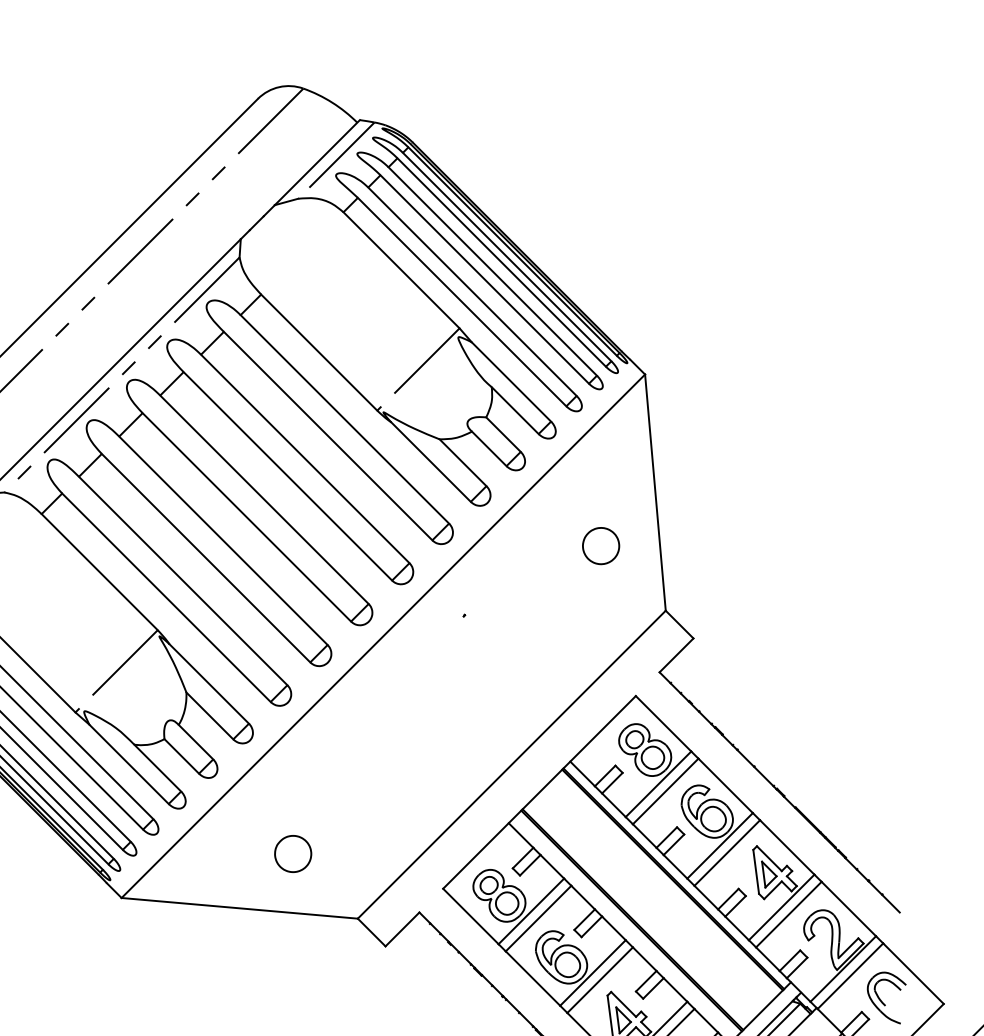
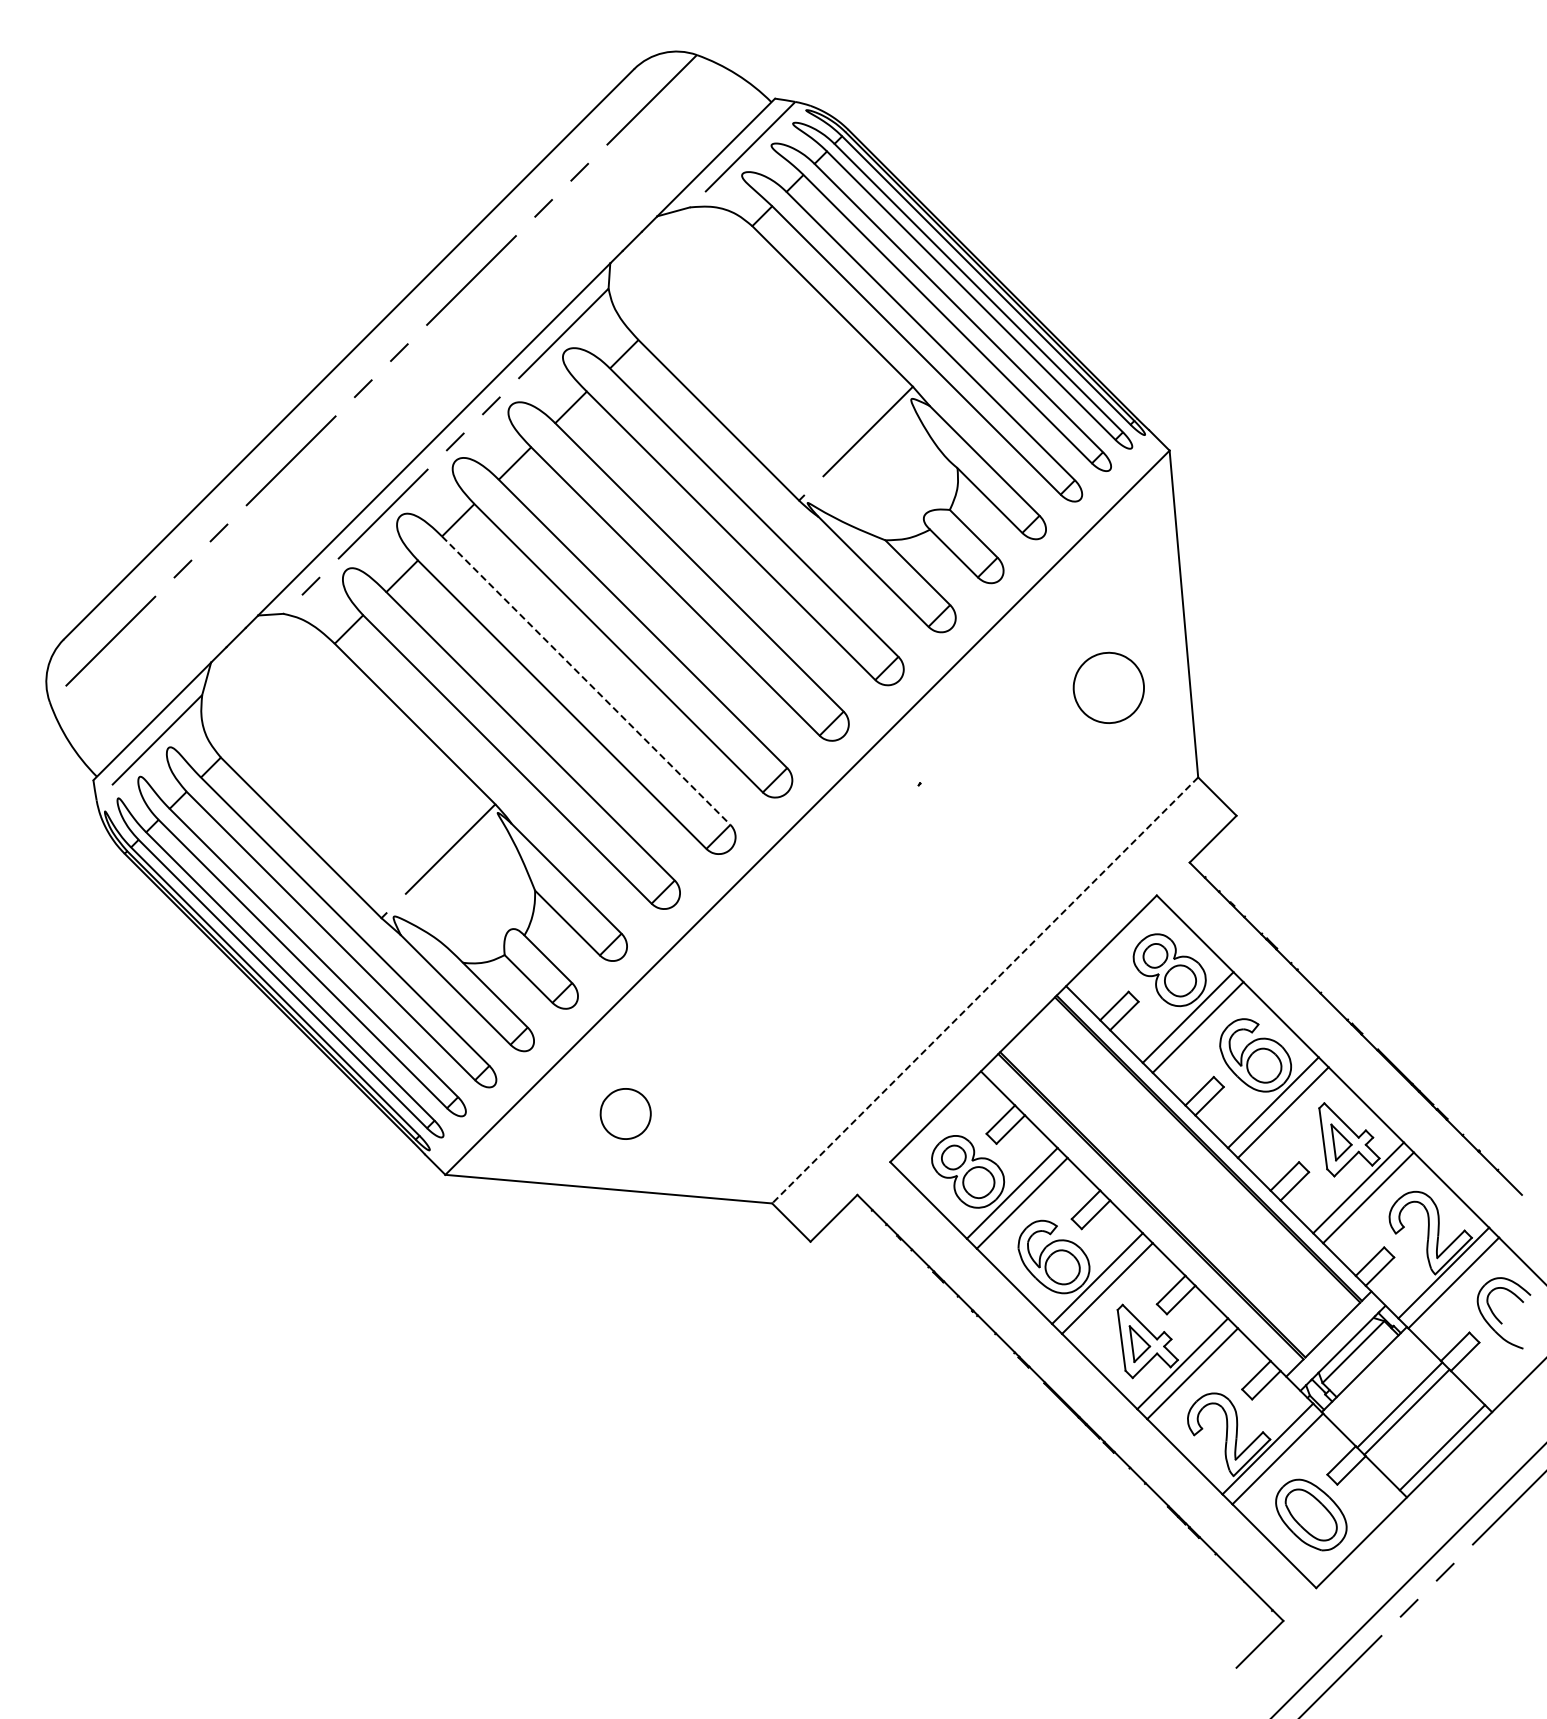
line: (223, 540) -> (586, 680), solid -> dashed
part: (600, 545) -> (1108, 687), size x1.4
line: (511, 764) -> (984, 990), solid -> dashed
part: (293, 853) -> (625, 1113), moved

